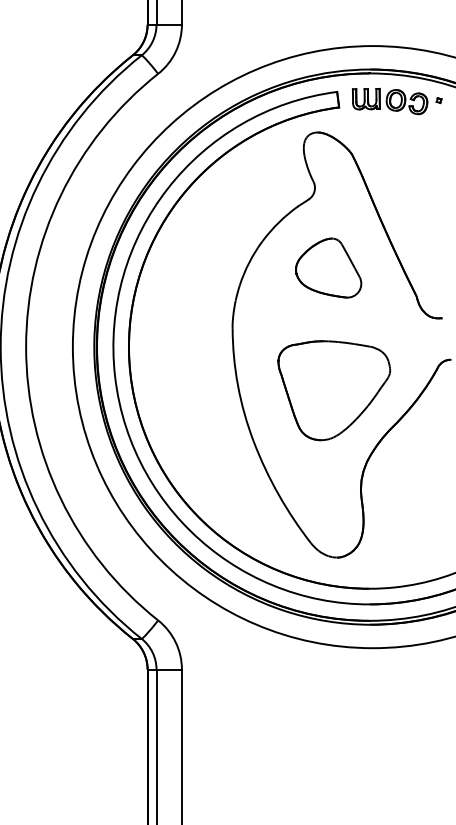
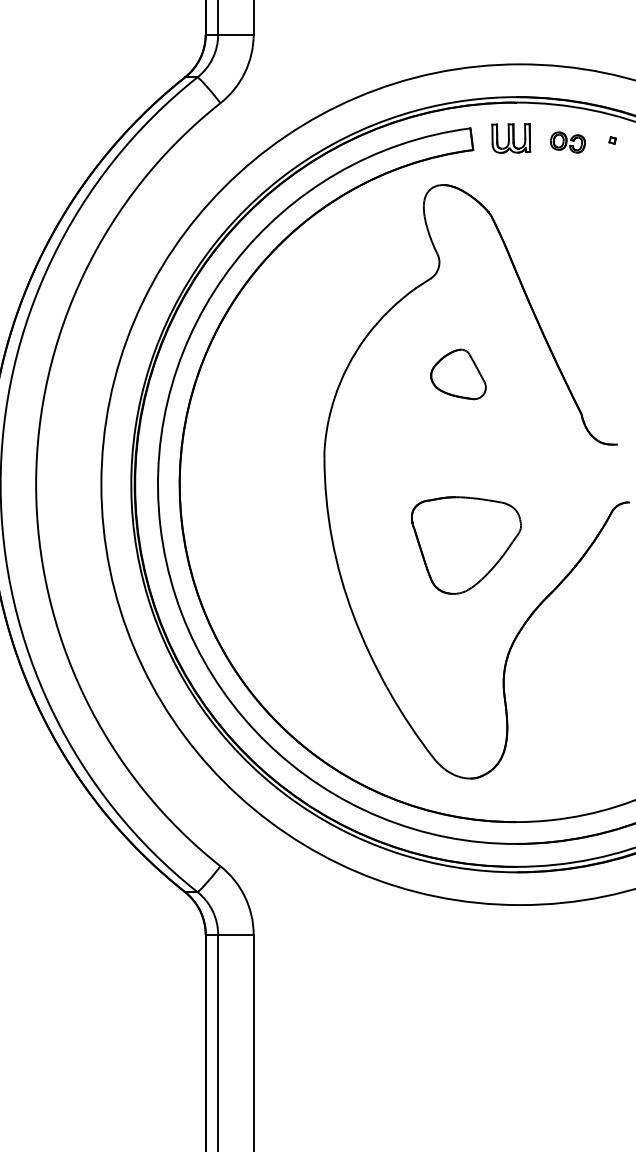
part: (406, 102) -> (567, 142), size x0.6
part: (328, 268) -> (458, 374), size x0.6
part: (334, 390) -> (466, 545), size x0.7

